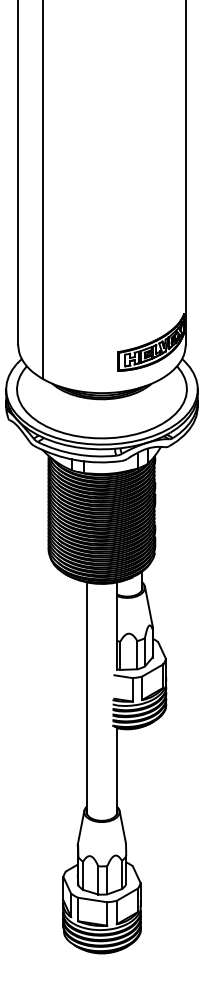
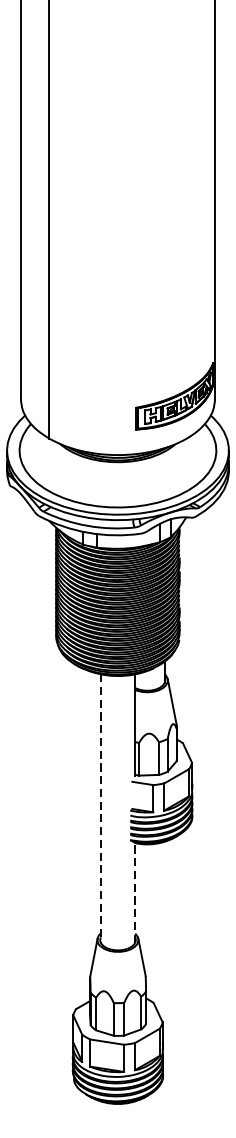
line: (87, 698) -> (101, 808), solid -> dashed
line: (116, 770) -> (134, 892), solid -> dashed

